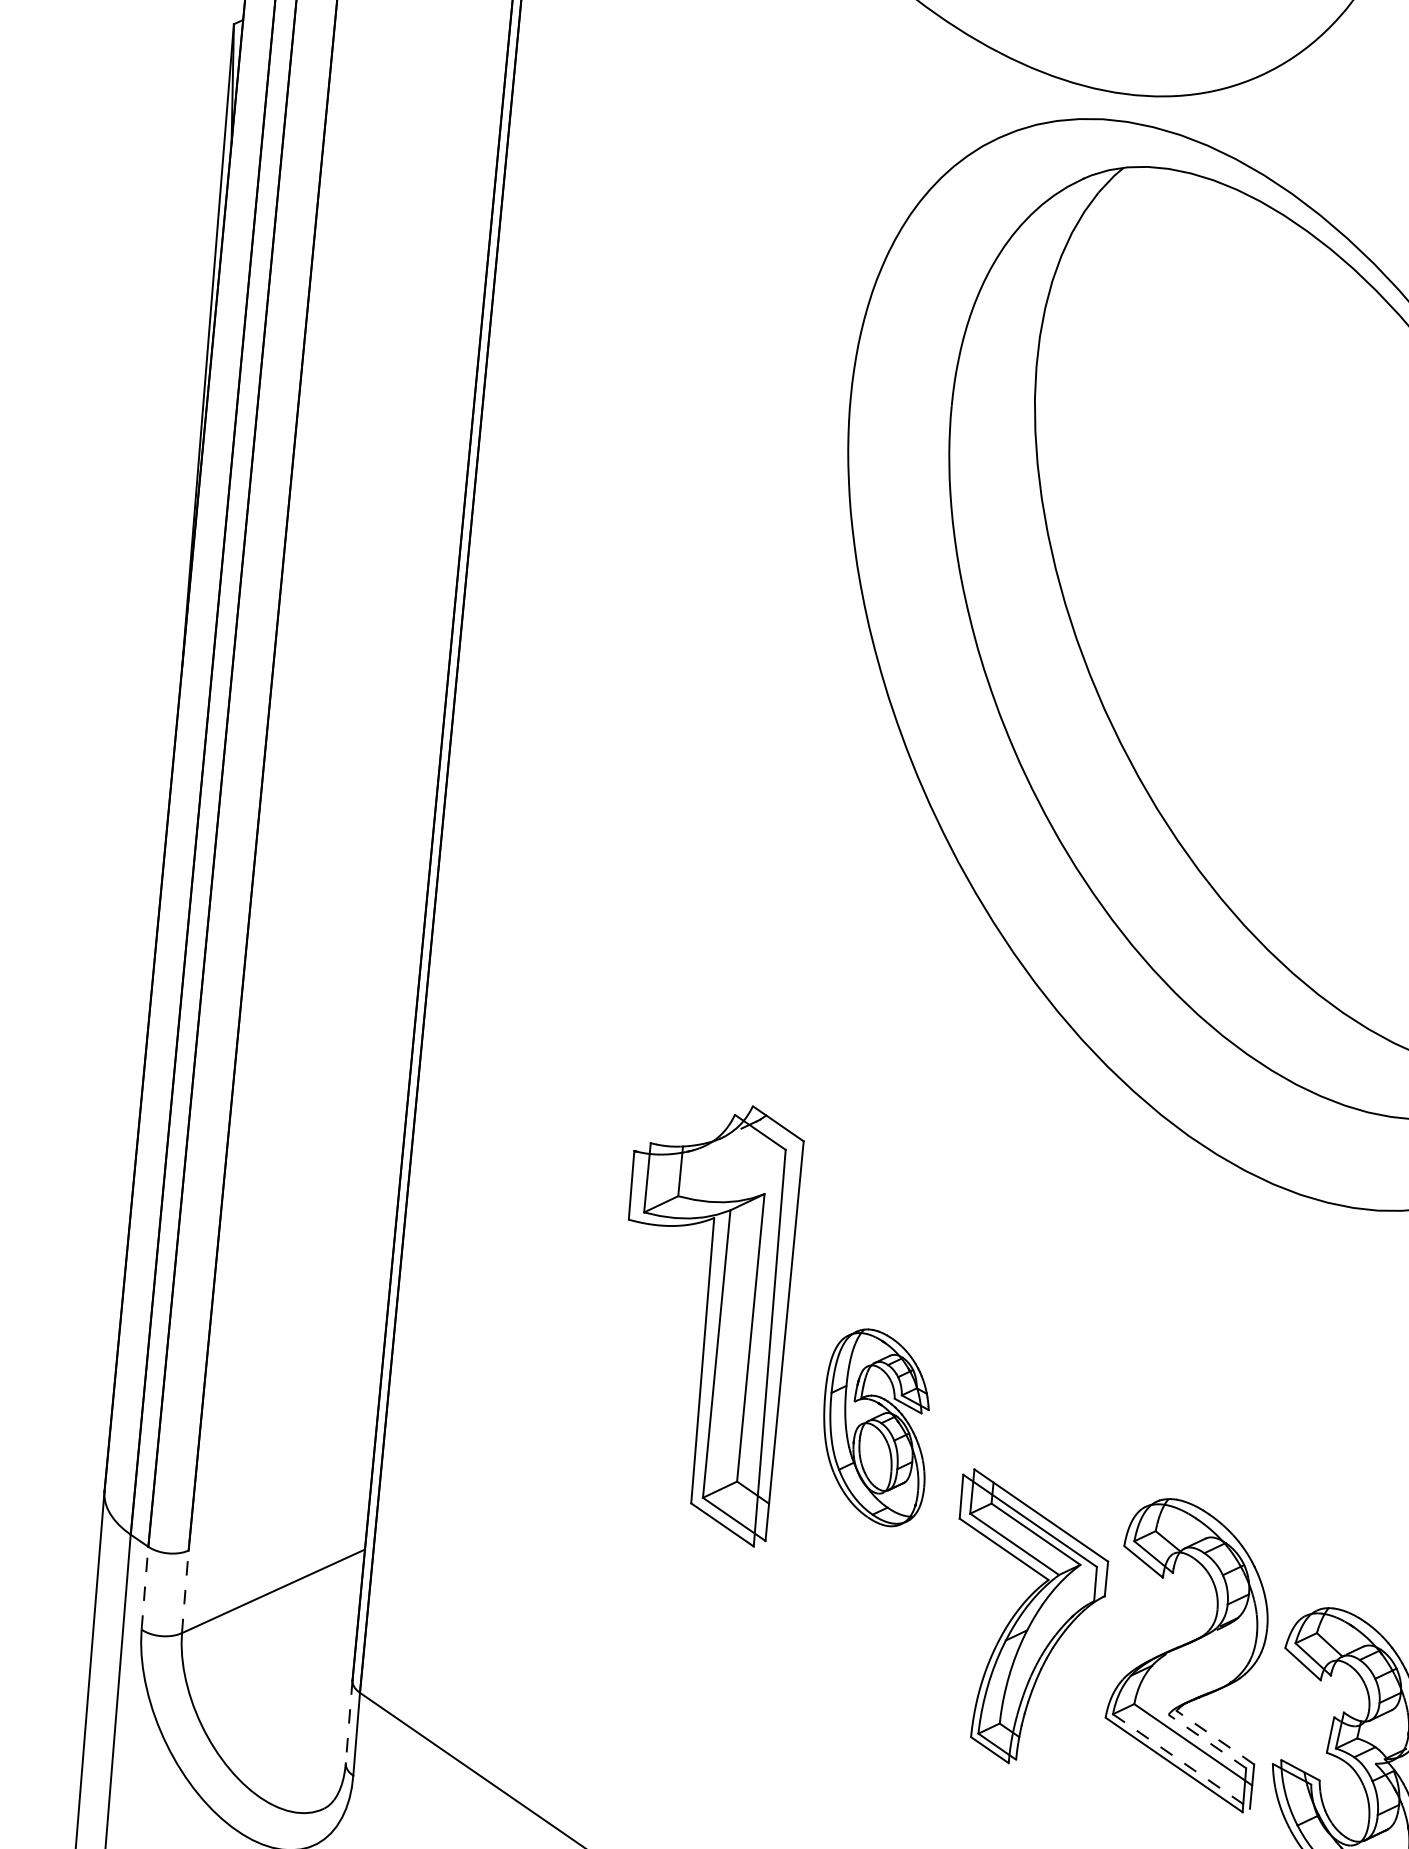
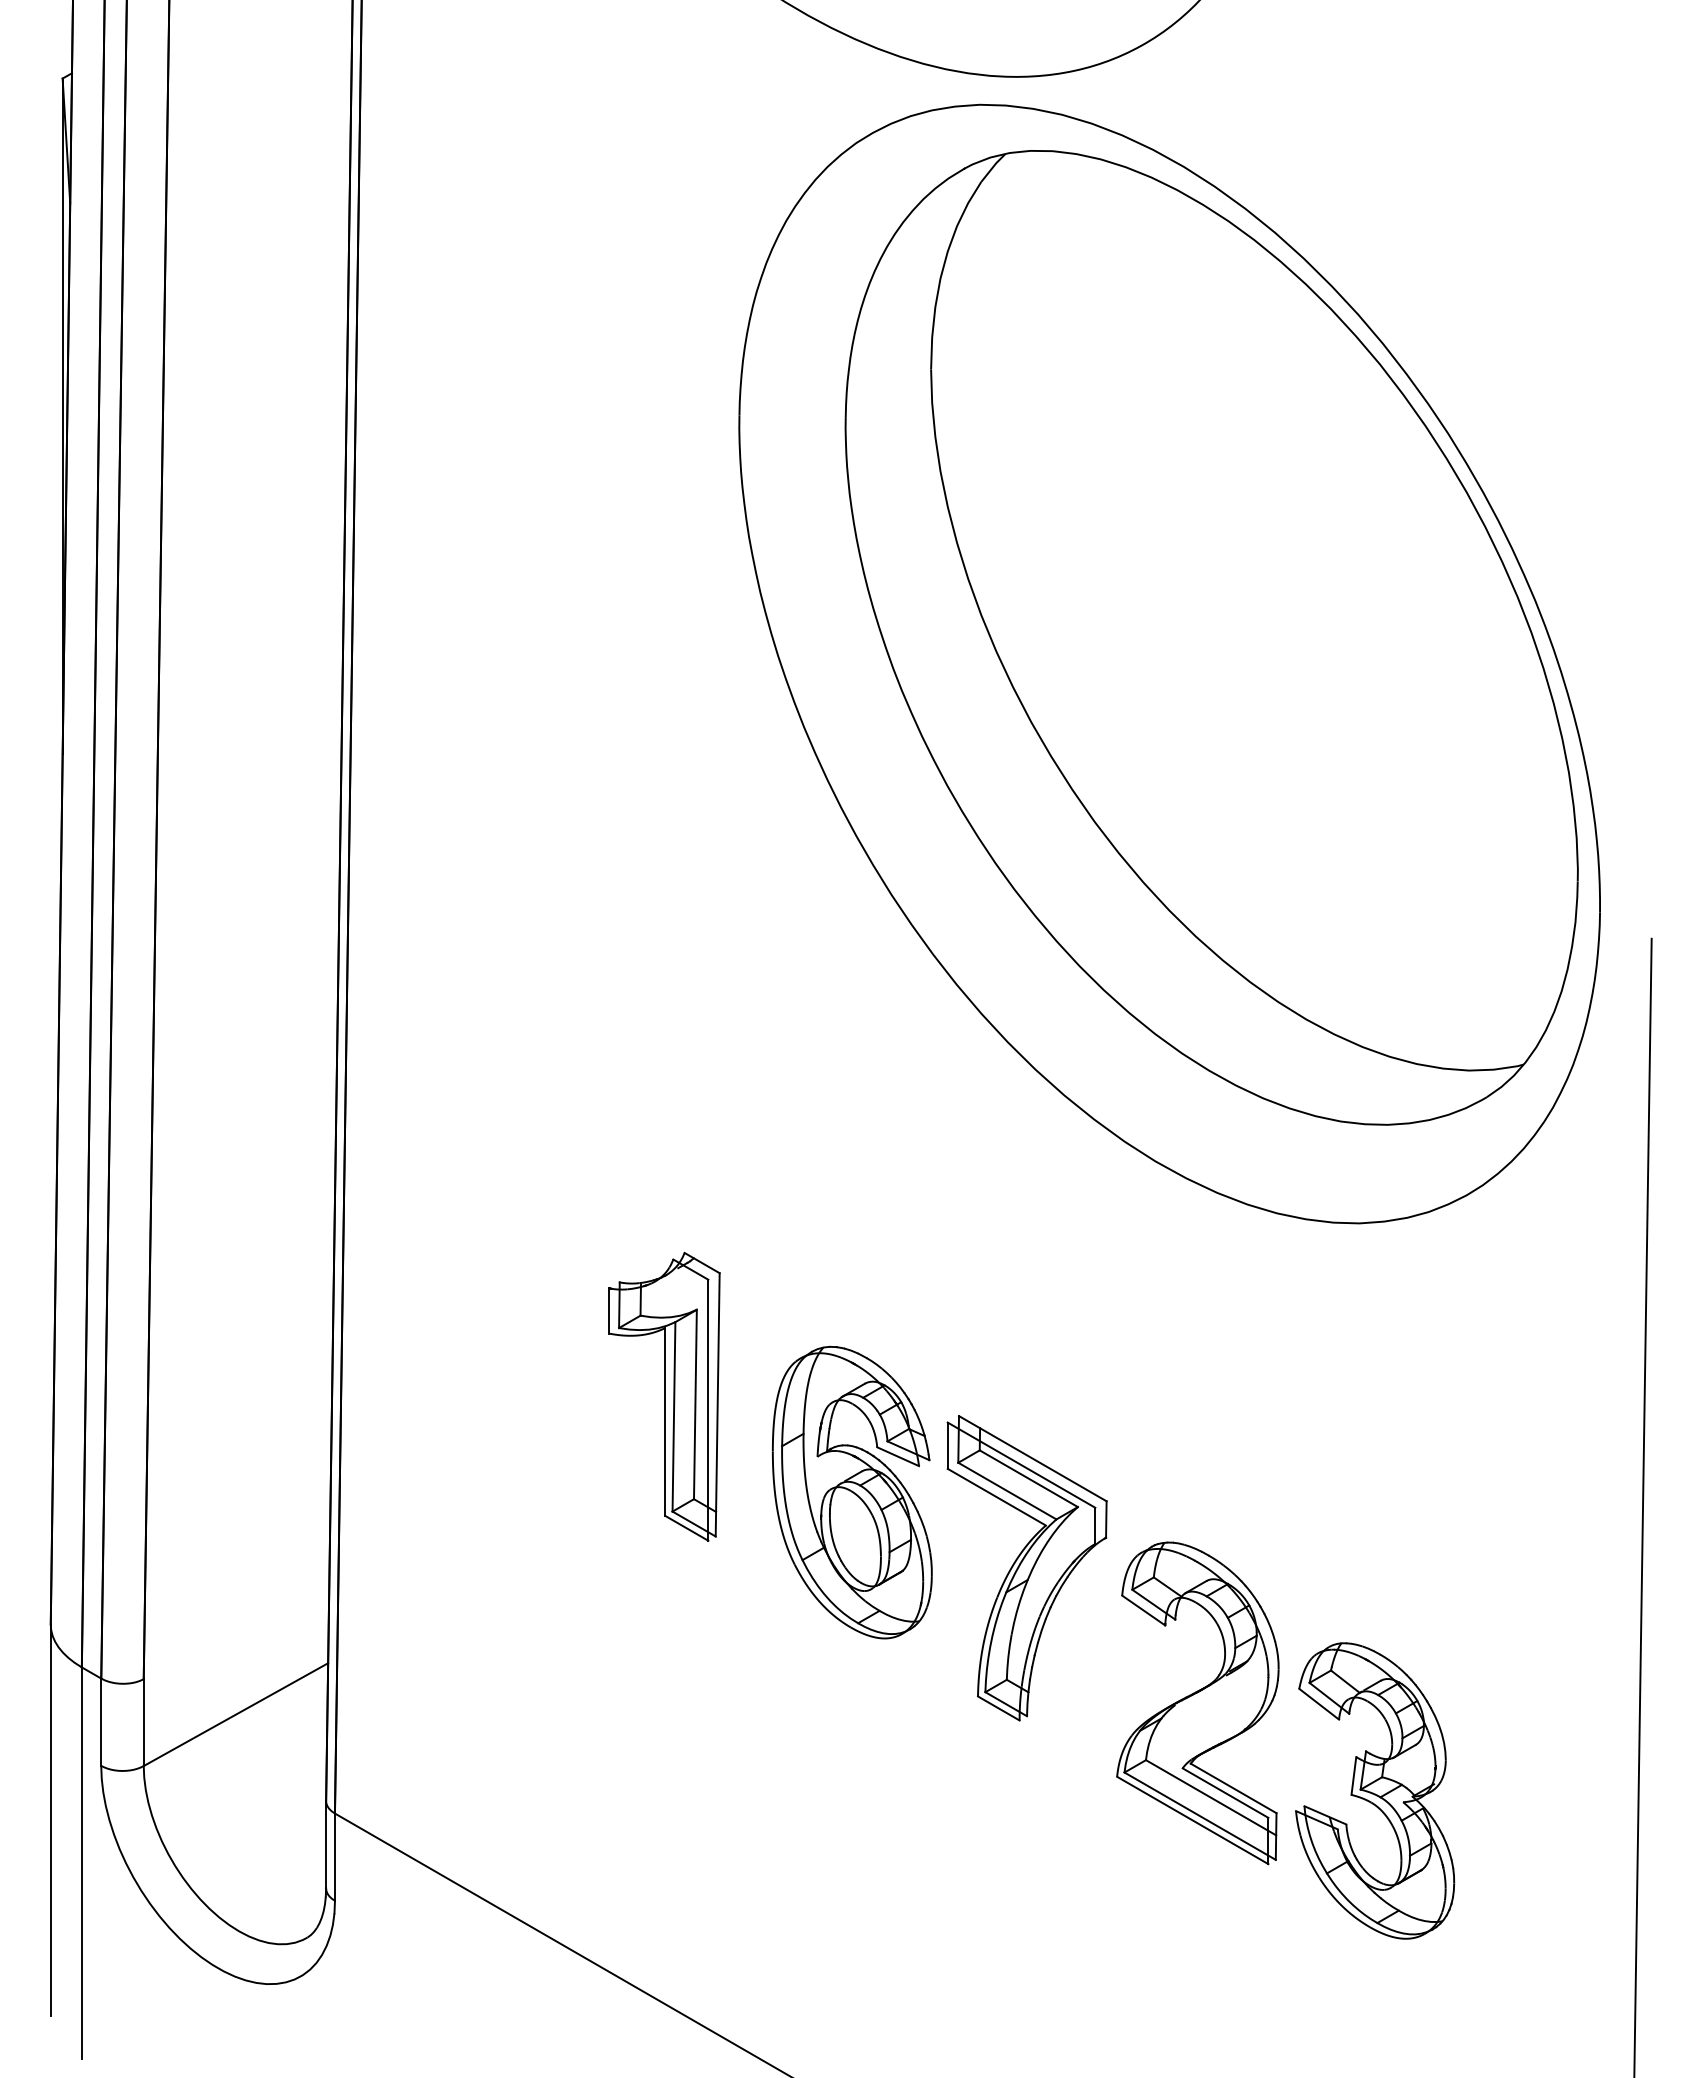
part: (704, 1321) -> (664, 1396), size x0.62
part: (875, 1427) -> (851, 1492), size x1.43
line: (145, 1588) -> (101, 1722), dashed -> solid
line: (185, 1591) -> (143, 1722), dashed -> solid
part: (1026, 1619) -> (1026, 1568), moved
line: (349, 1721) -> (326, 1844), dashed -> solid
line: (1215, 1737) -> (1233, 1788), dashed -> solid
line: (1207, 1740) -> (1225, 1792), dashed -> solid
line: (1181, 1761) -> (1200, 1816), dashed -> solid

